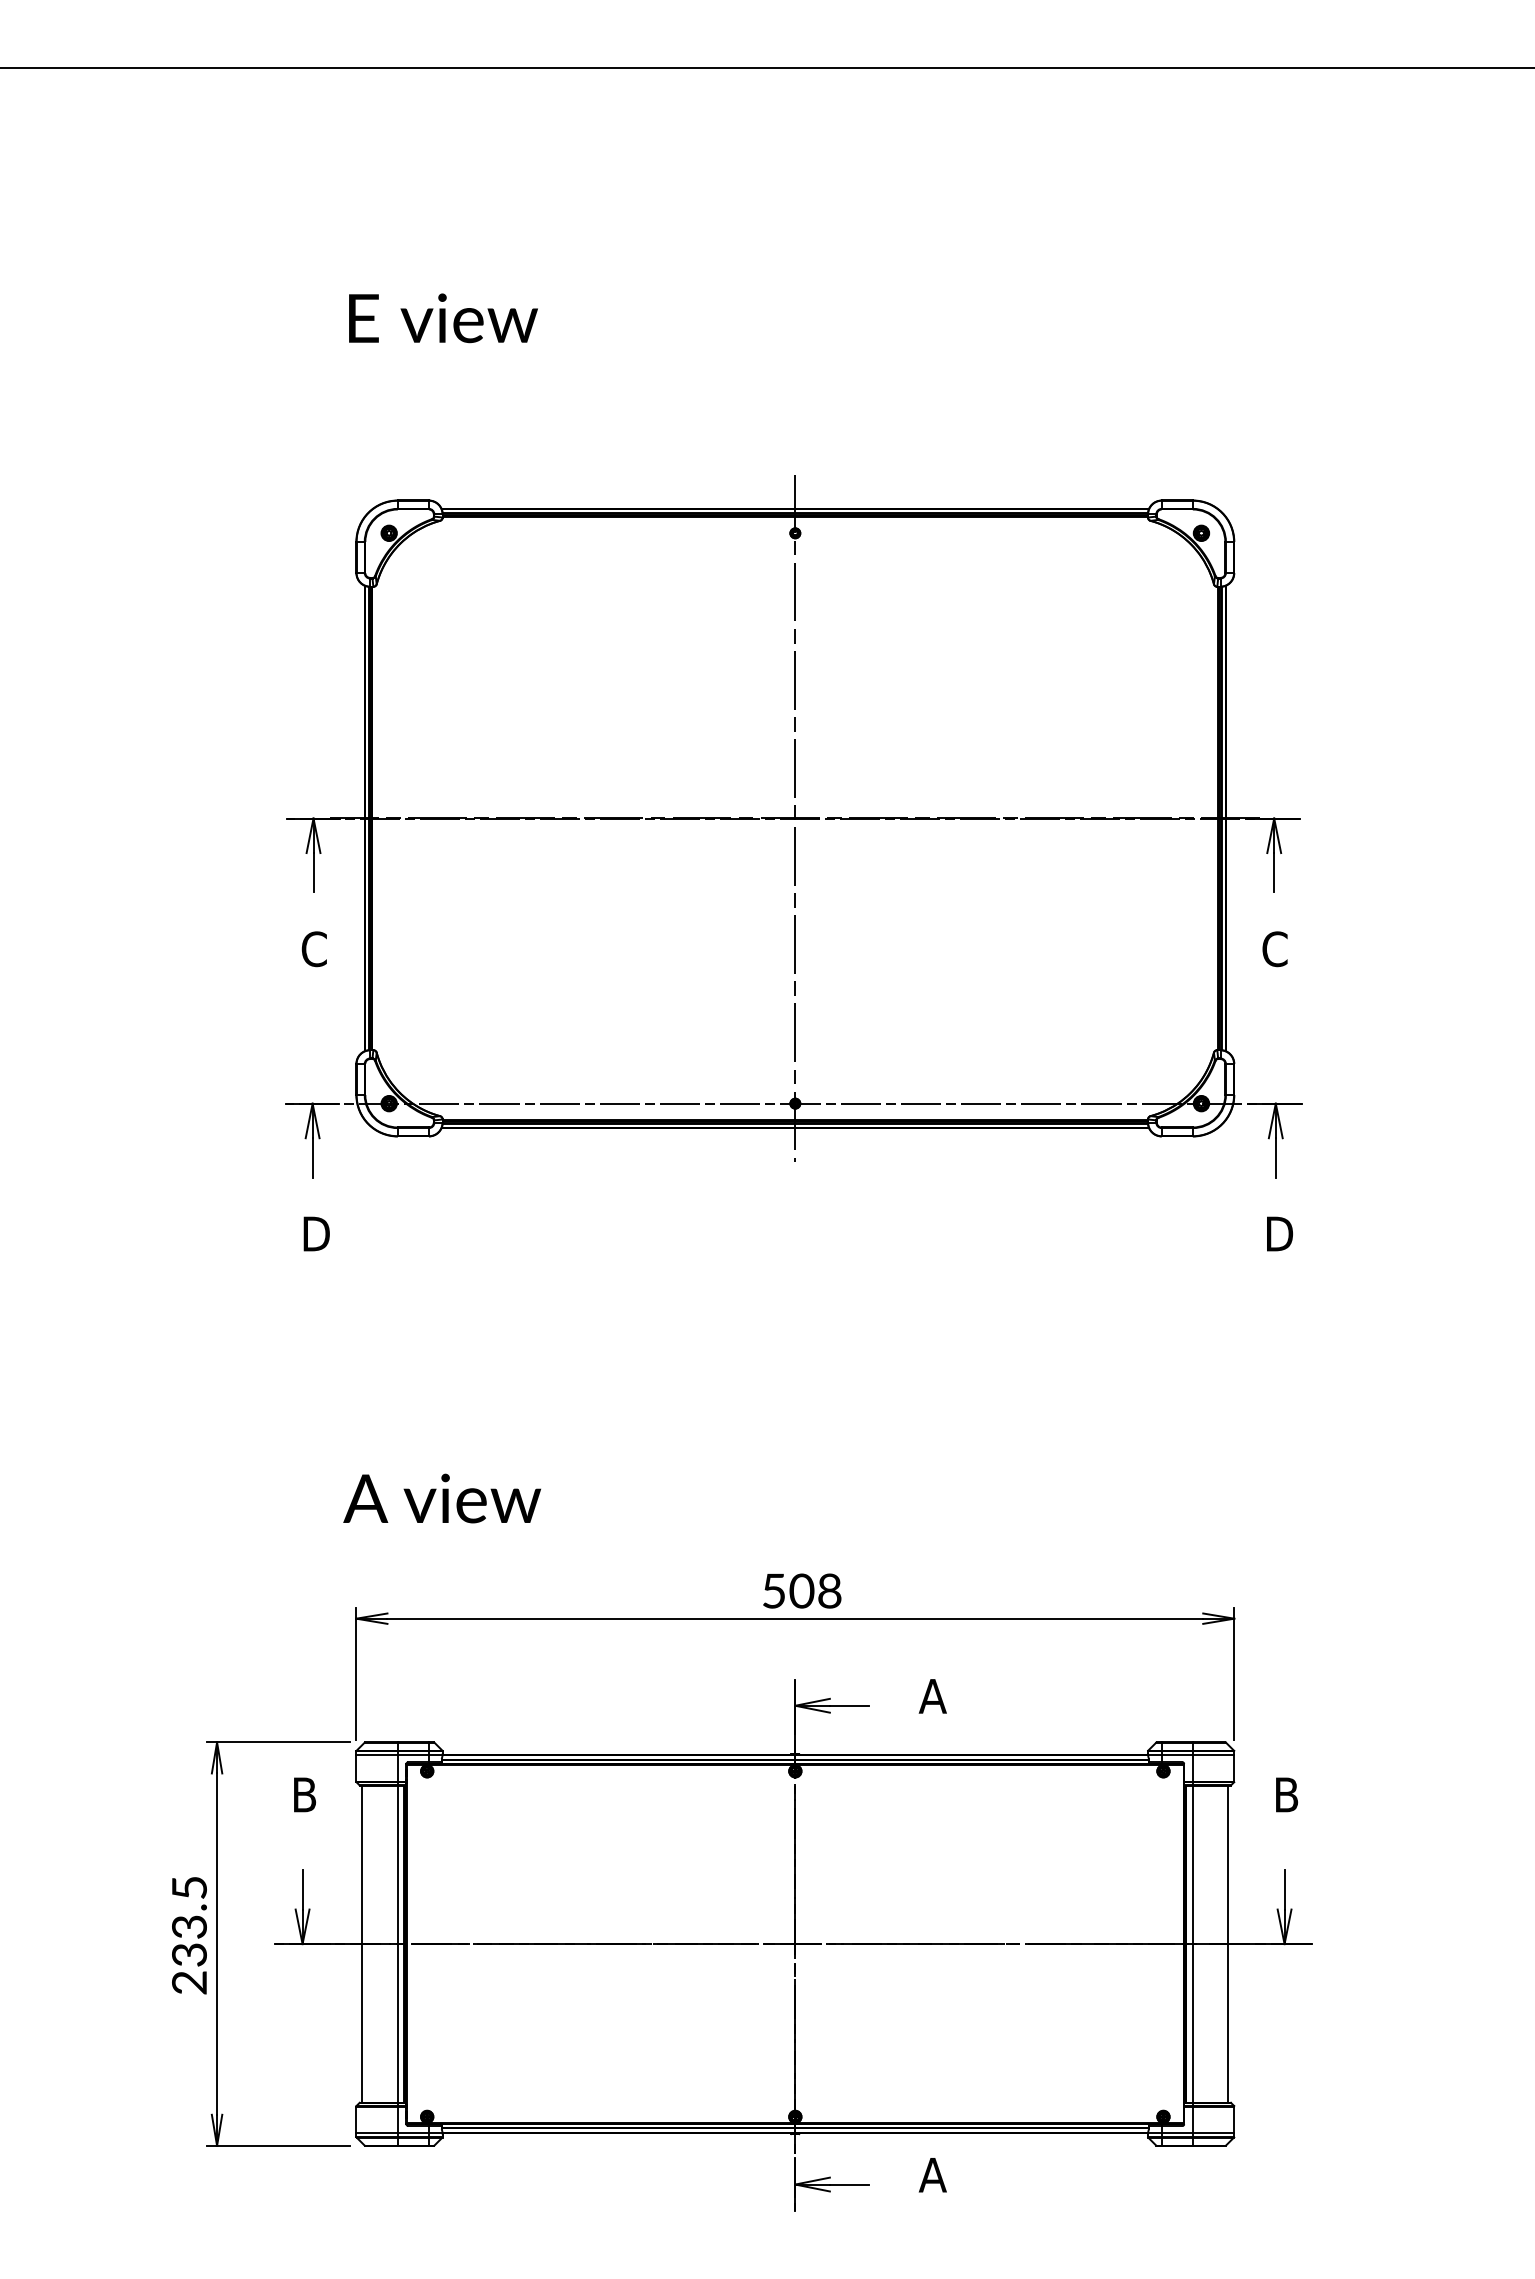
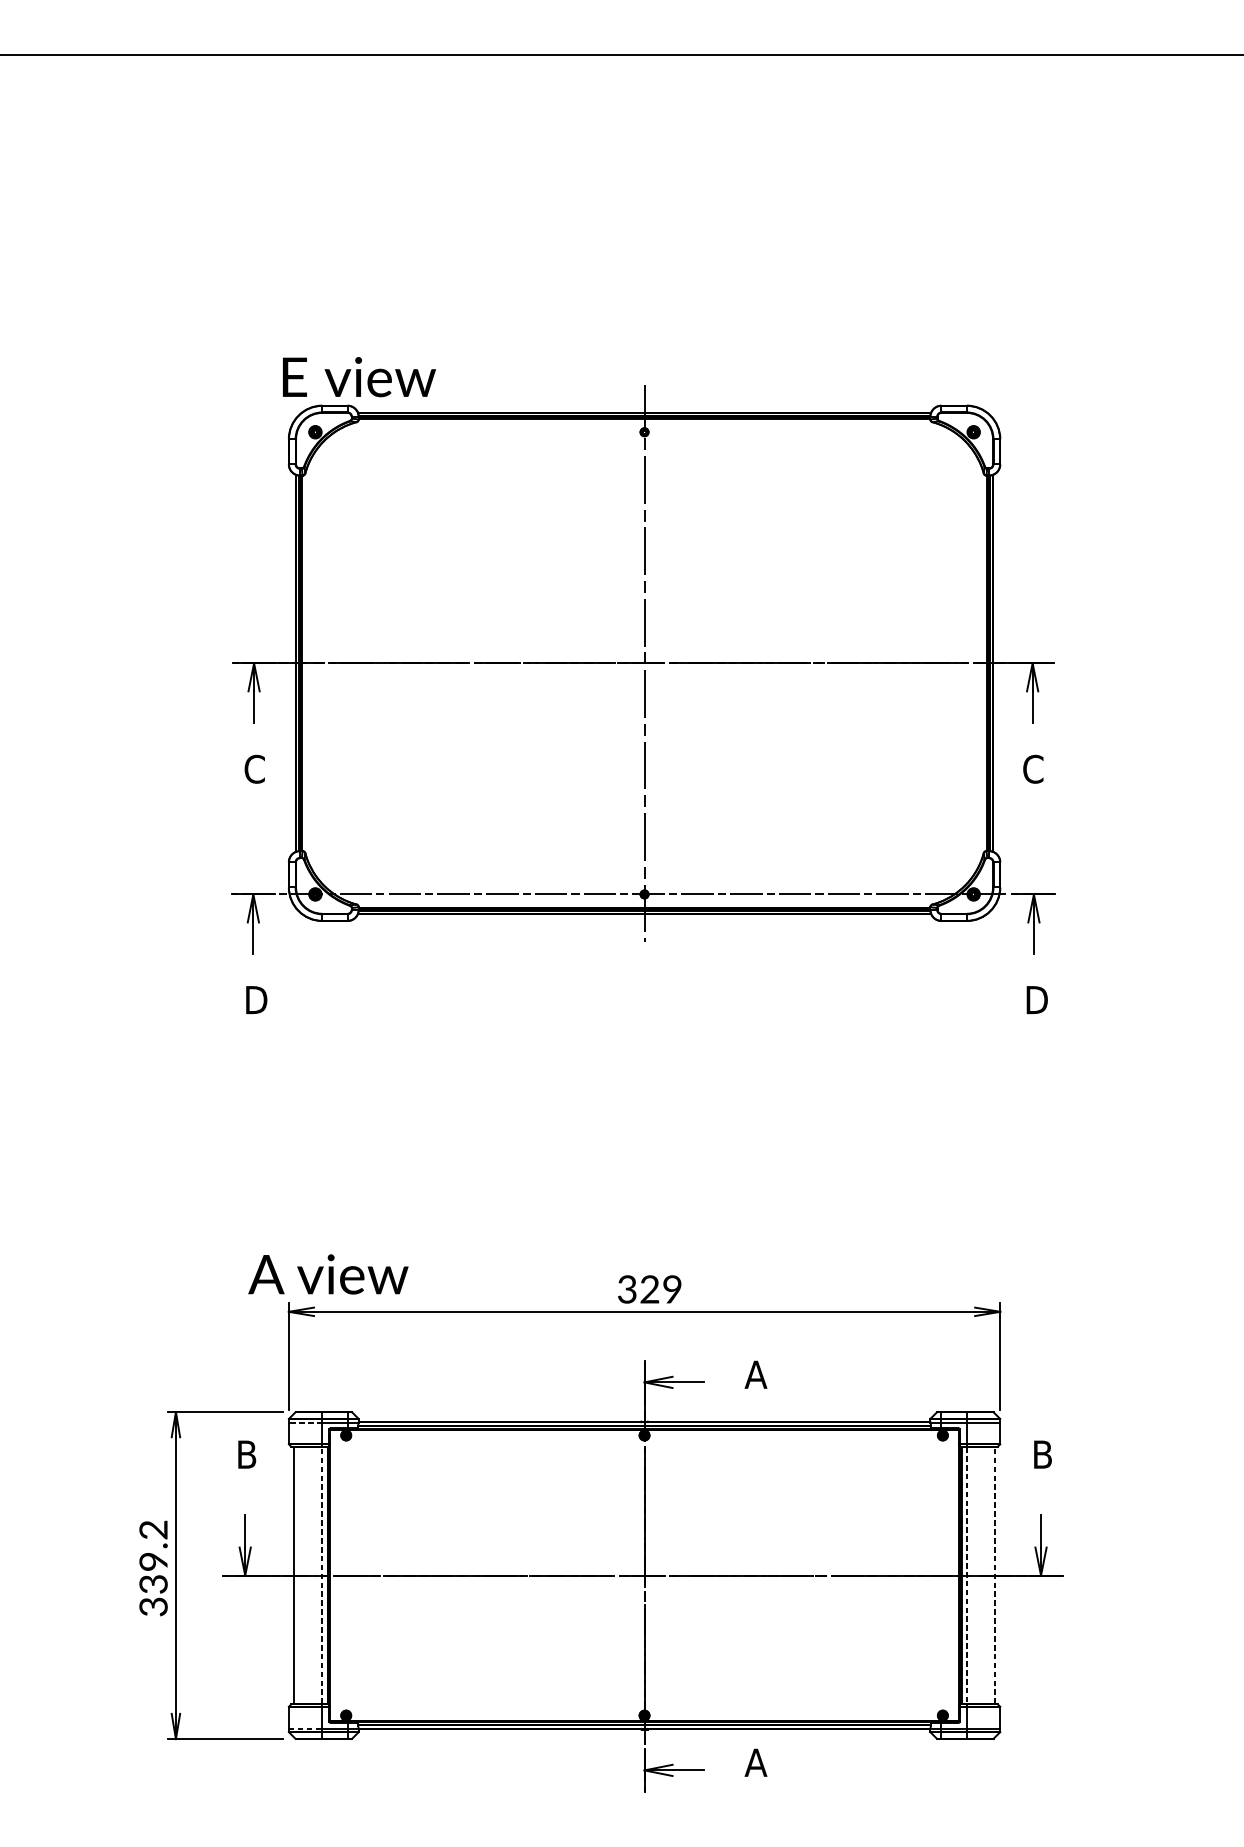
text: (443, 318) -> (359, 377), moved
text: (441, 1498) -> (327, 1274), moved
text: (801, 1590) -> (649, 1288), 508 -> 329
line: (377, 1755) -> (305, 1422), solid -> dashed
text: (189, 1935) -> (153, 1568), 233.5 -> 339.2
line: (397, 1944) -> (322, 1575), solid -> dashed
line: (1192, 1944) -> (966, 1575), solid -> dashed
line: (1228, 1944) -> (995, 1575), solid -> dashed
line: (377, 2132) -> (305, 1728), solid -> dashed

